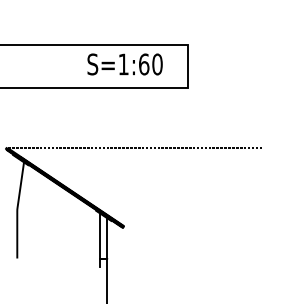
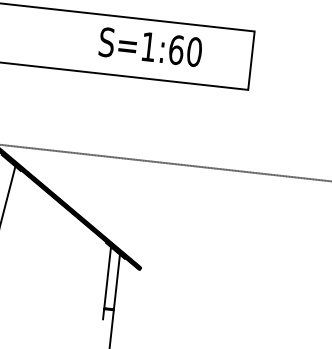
text: (124, 64) -> (149, 47), moved

